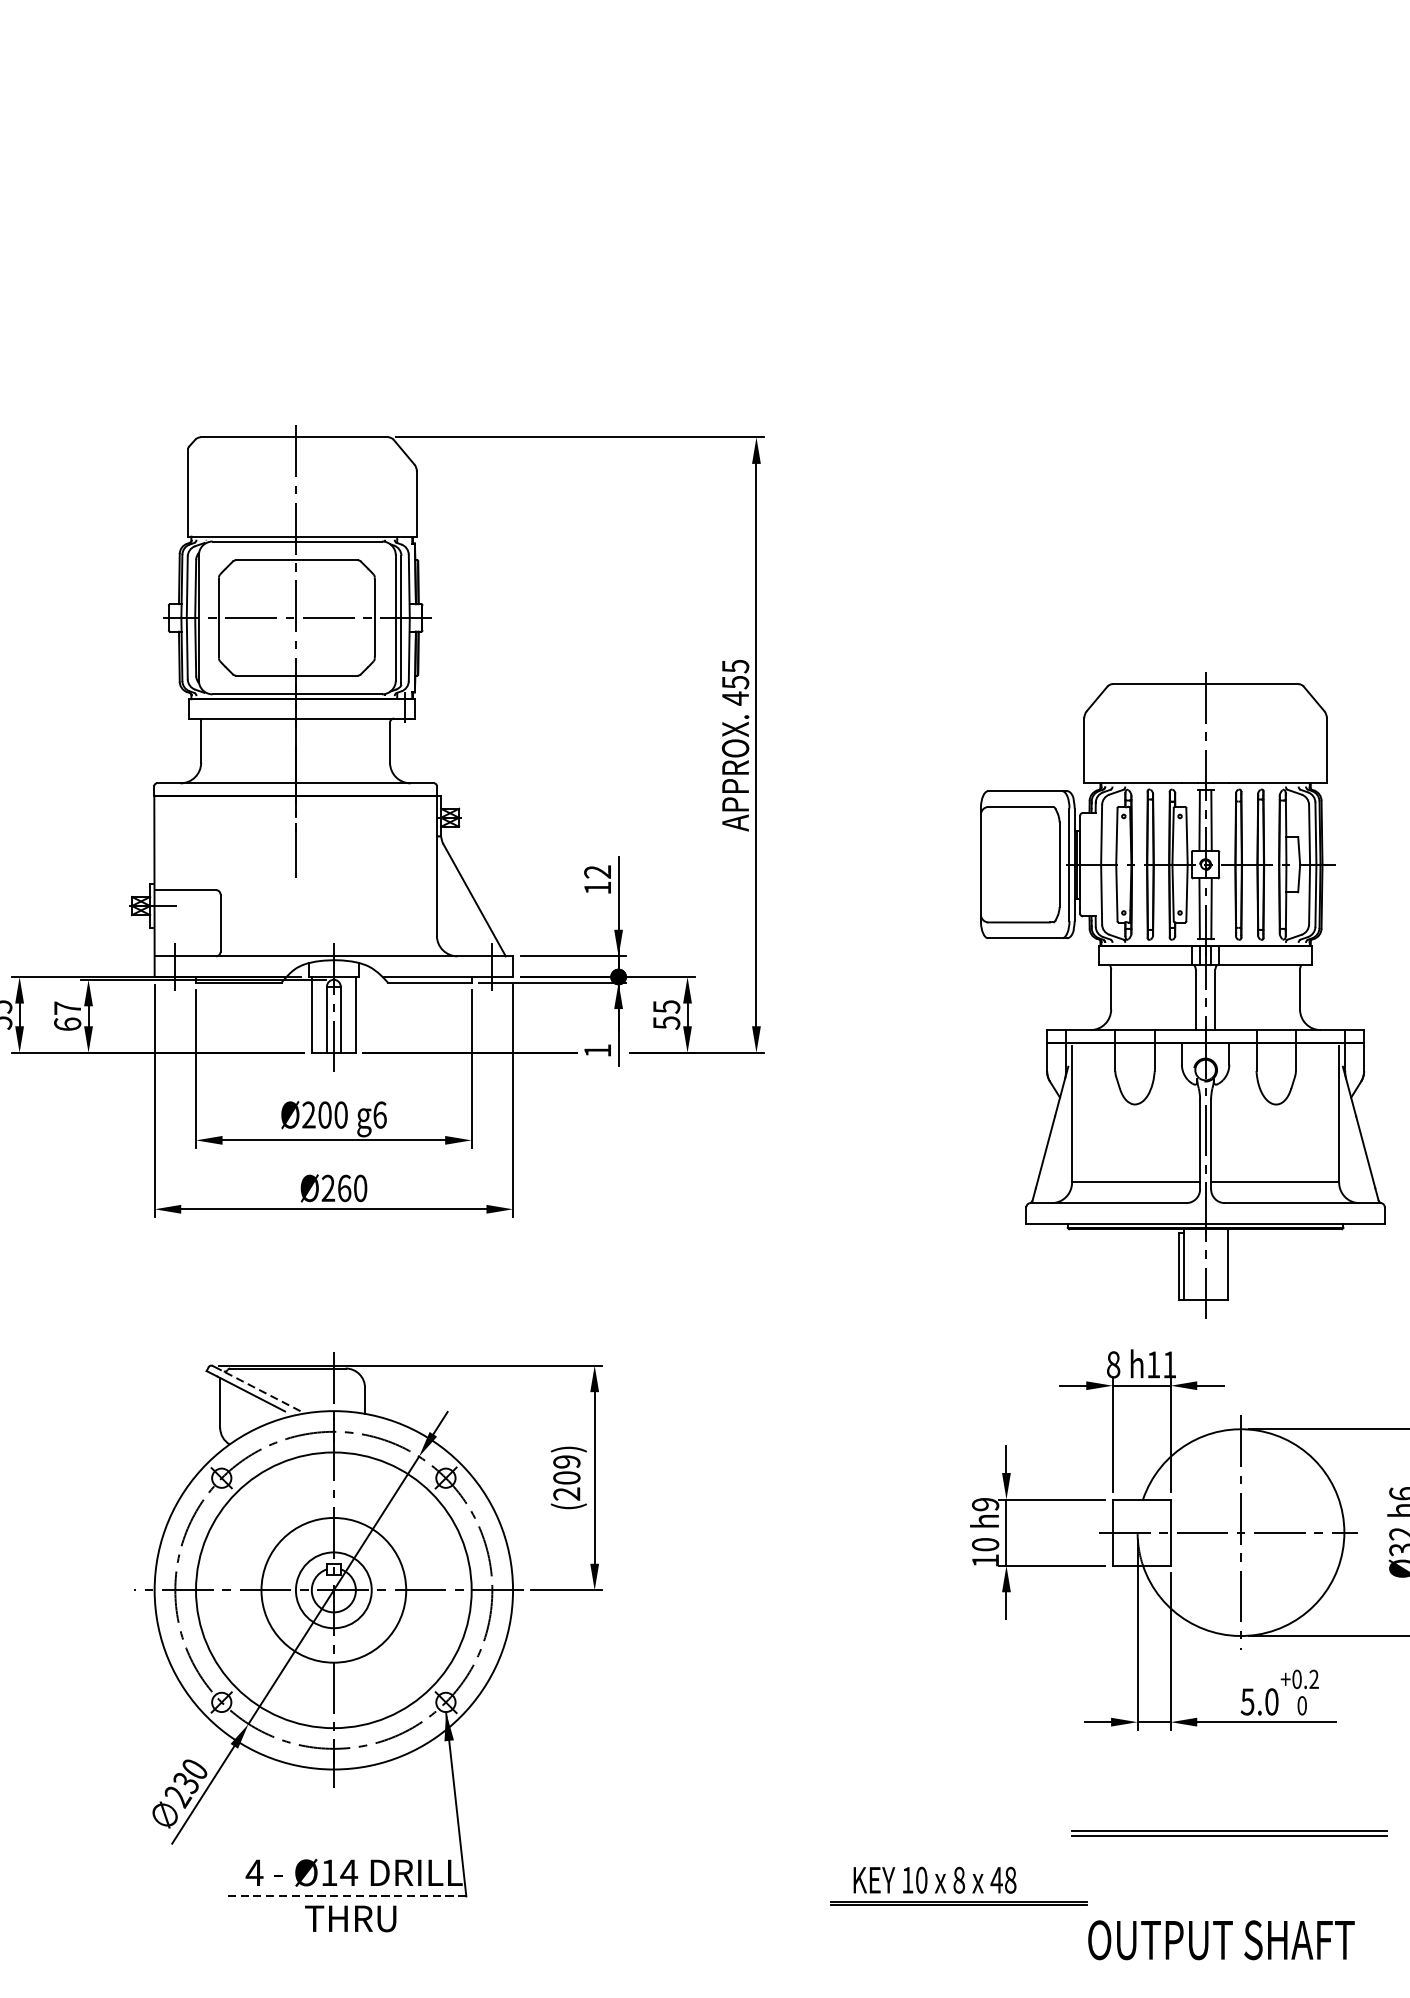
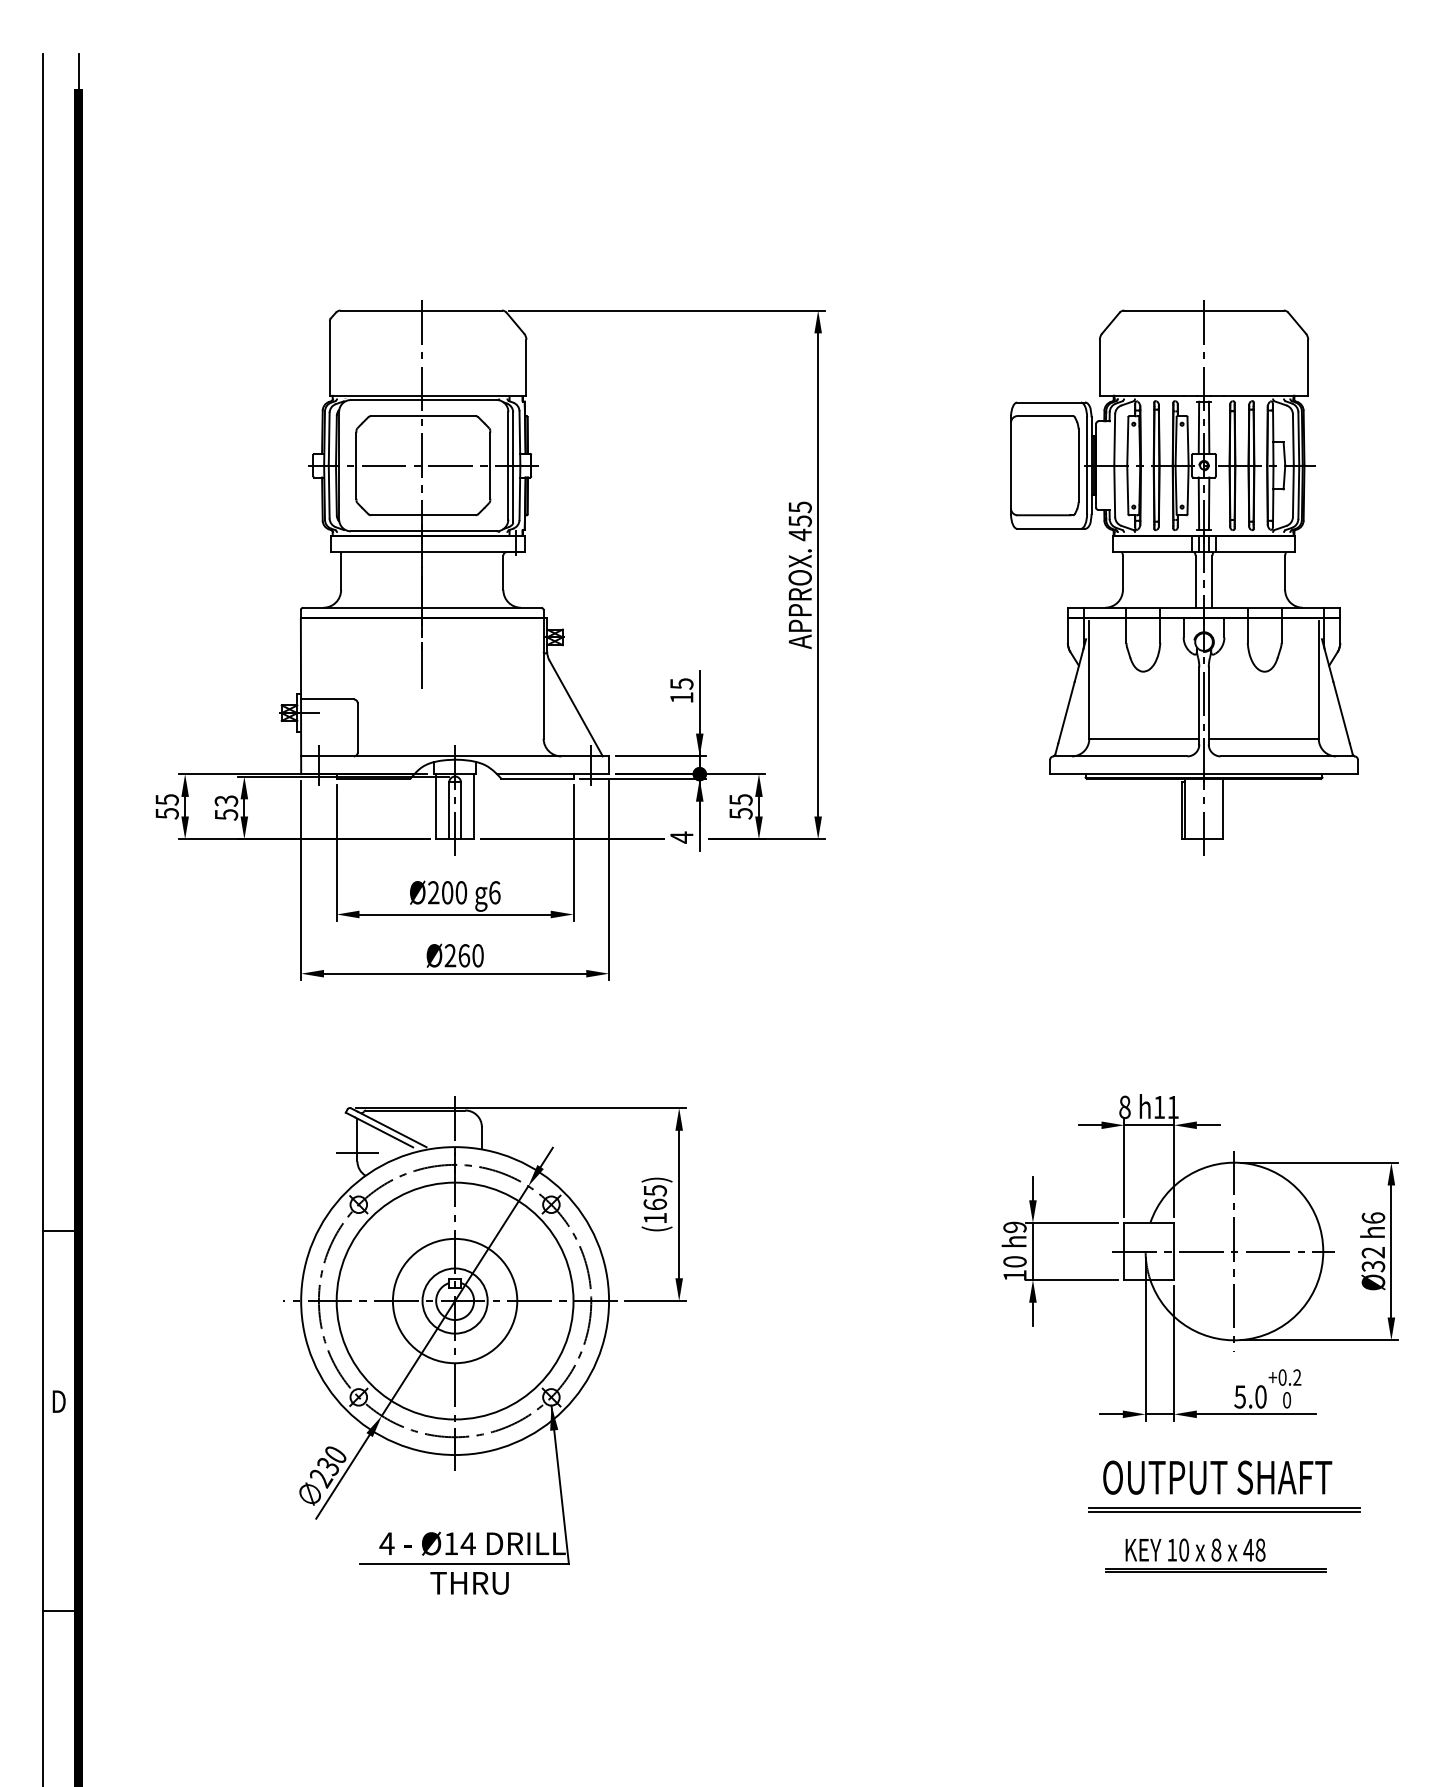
text: (597, 871) -> (681, 683), 12 -> 15
part: (1182, 994) -> (1184, 577), moved
text: (67, 1015) -> (226, 807), 67 -> 53
text: (597, 1050) -> (681, 837), 1 -> 4
line: (260, 1390) -> (392, 1129), dashed -> solid
line: (220, 1418) -> (357, 1153), added
text: (565, 1477) -> (654, 1204), (209) -> (165)
part: (958, 1886) -> (1215, 1555), moved
line: (344, 1896) -> (464, 1564), dashed -> solid
text: (1221, 1940) -> (1217, 1477), moved

